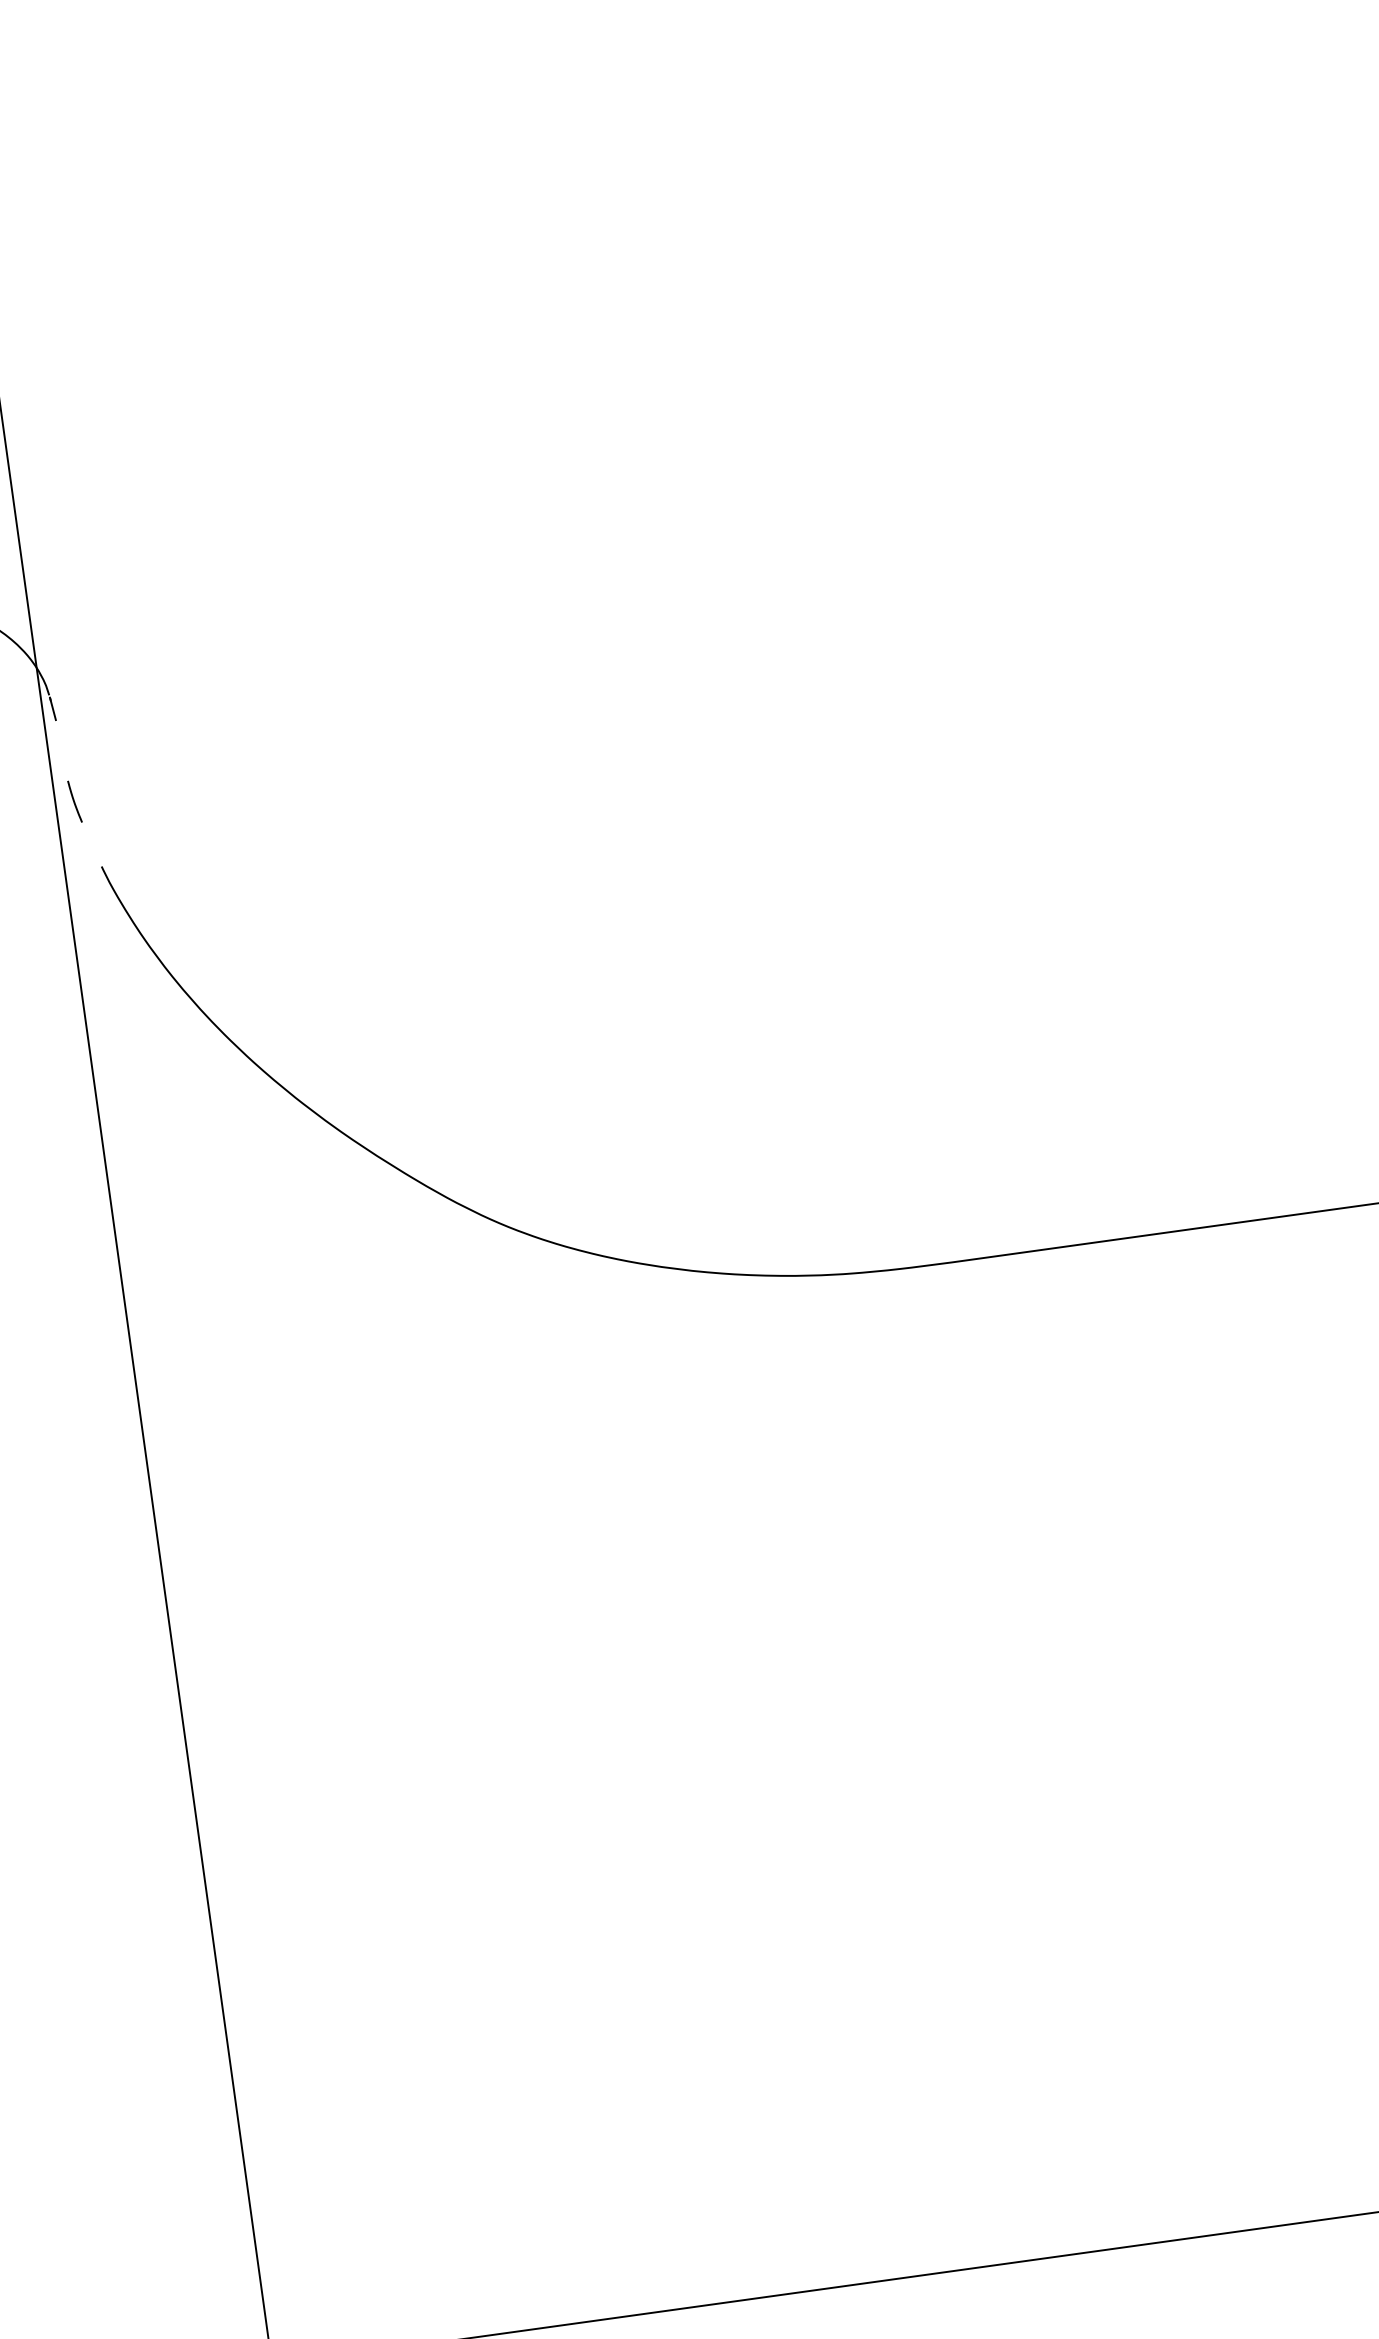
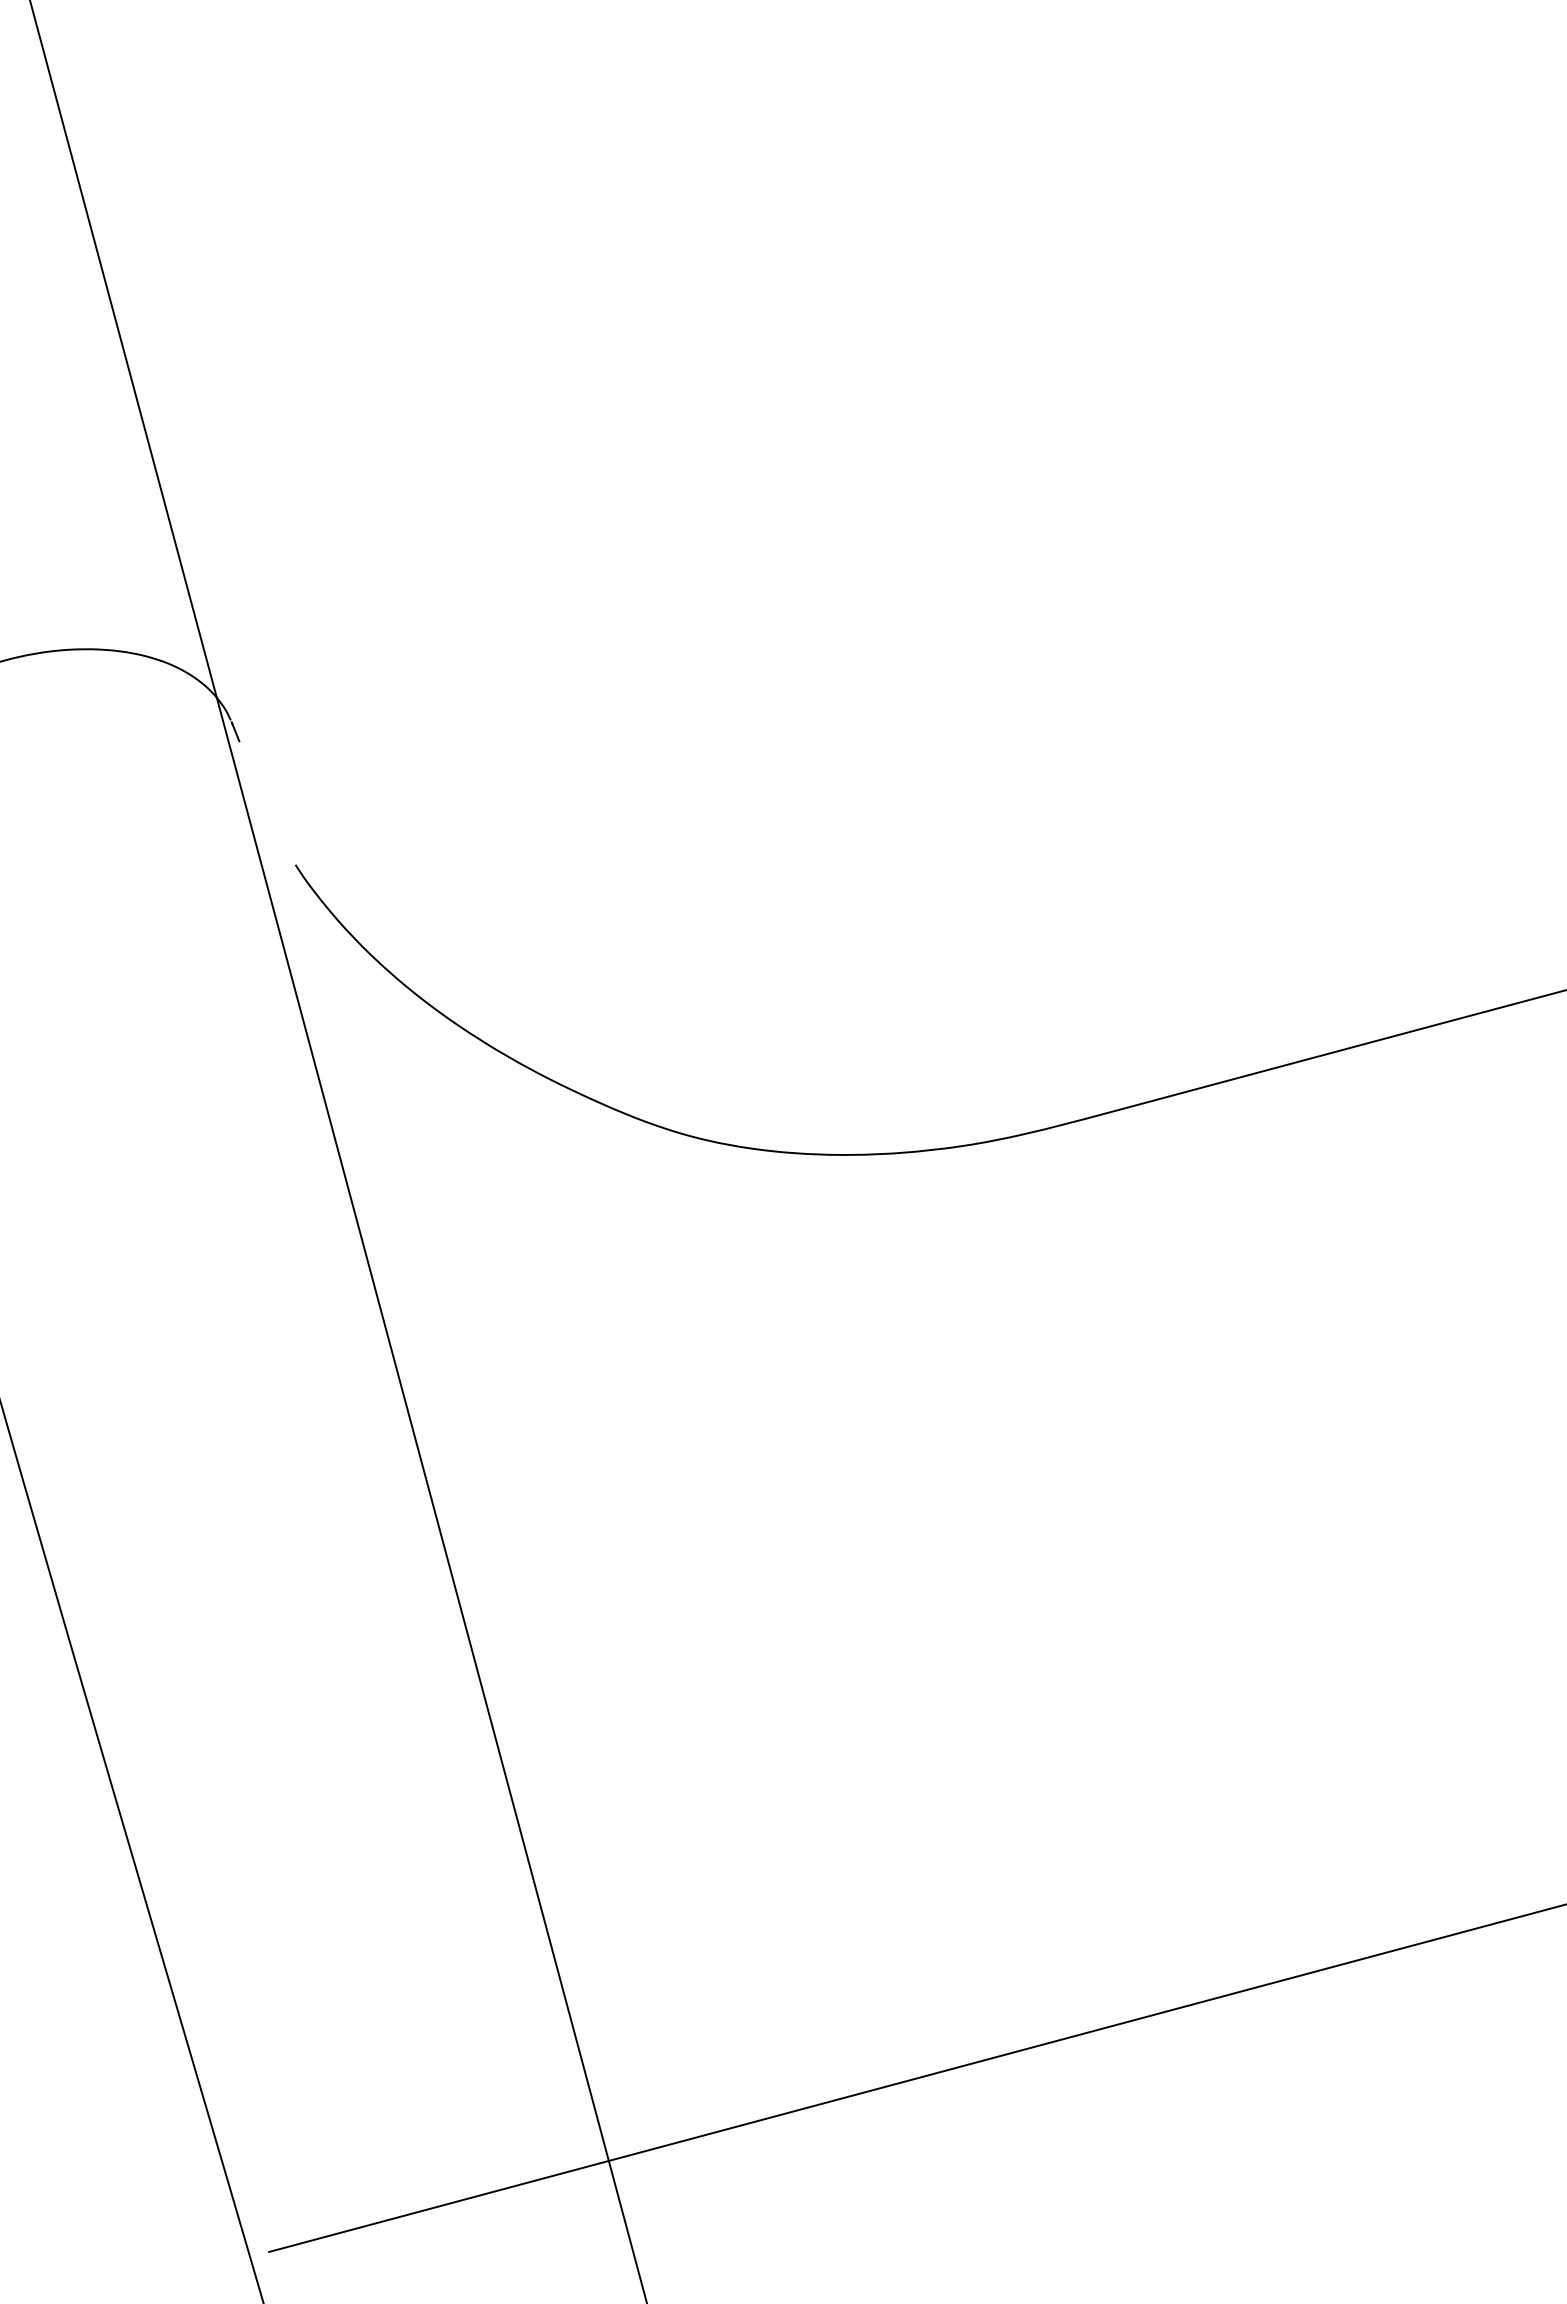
line: (75, 801) -> (265, 810), removed

